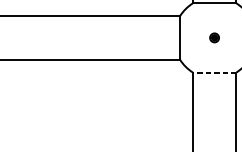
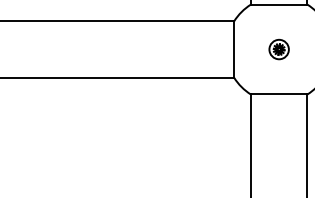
part: (214, 37) -> (278, 49), size x1.67
line: (214, 72) -> (278, 94), dashed -> solid

